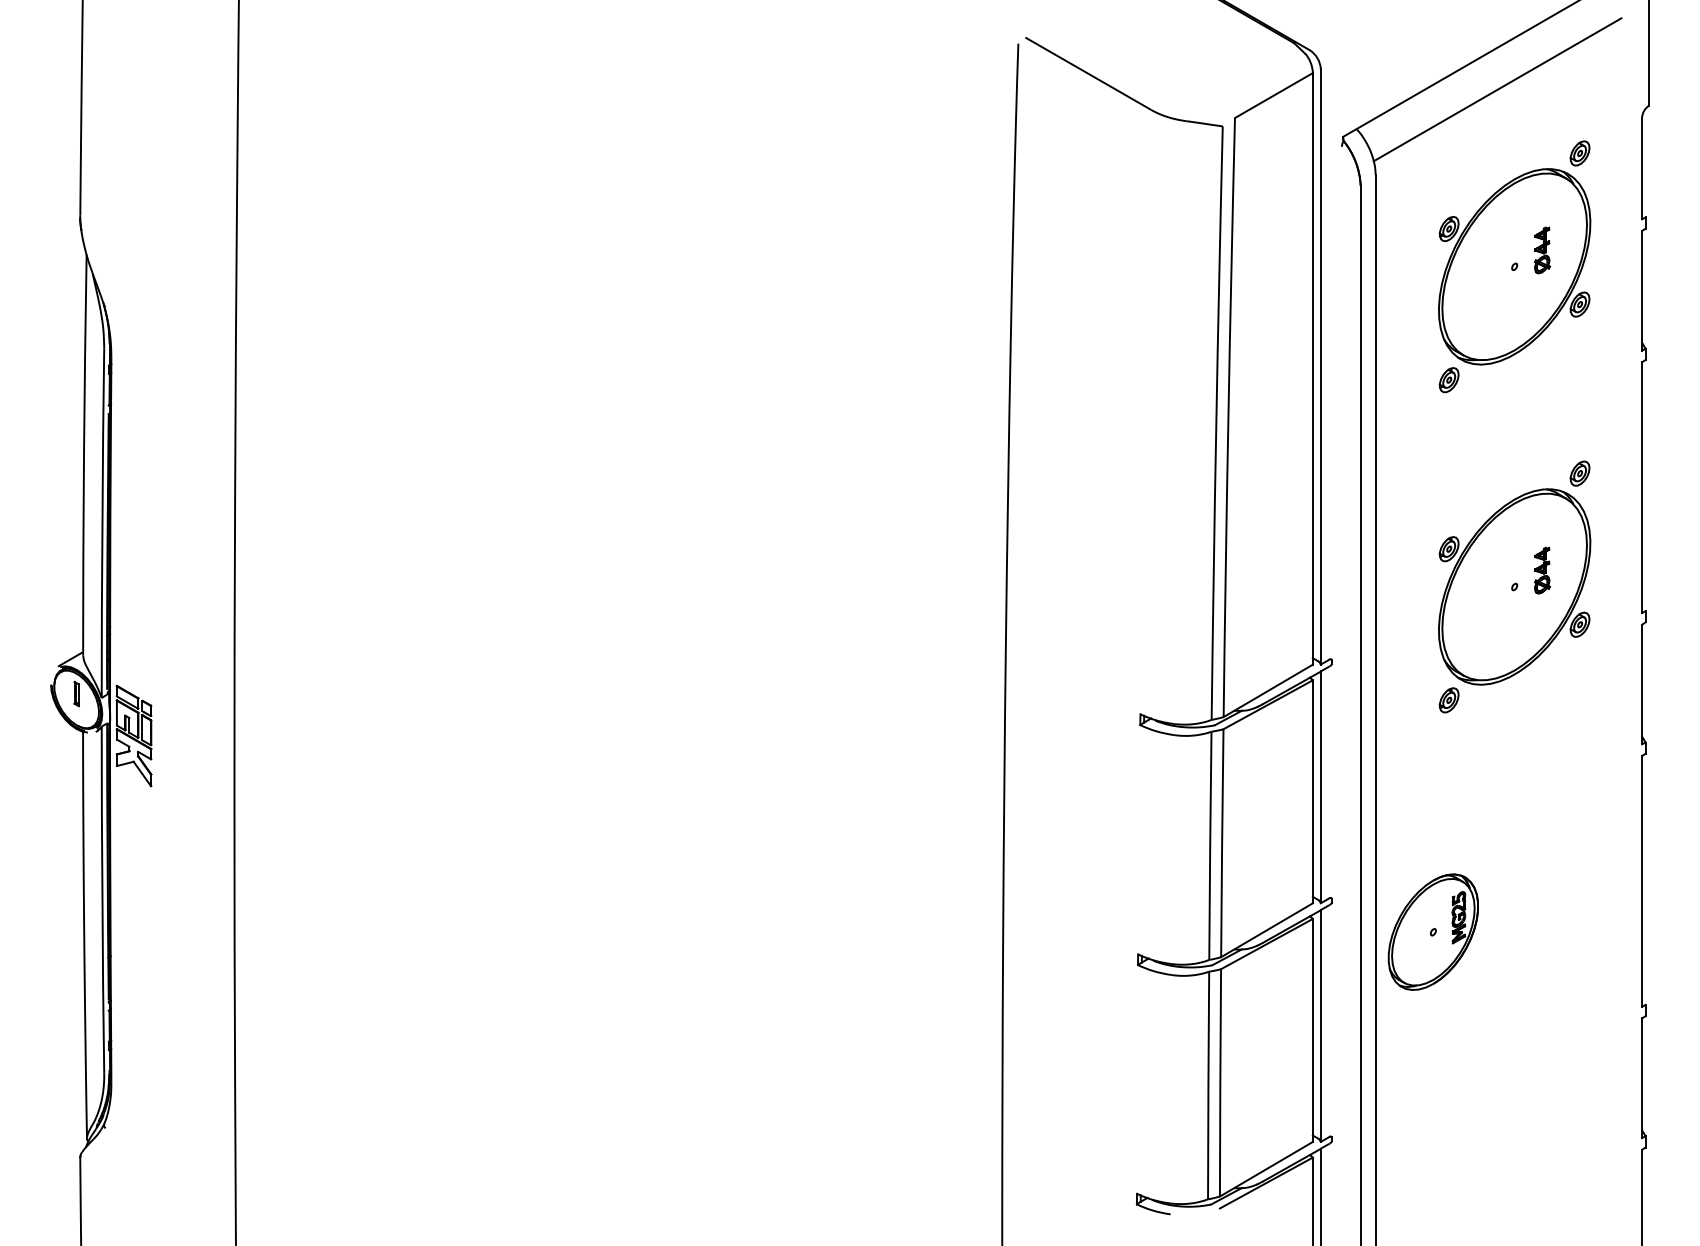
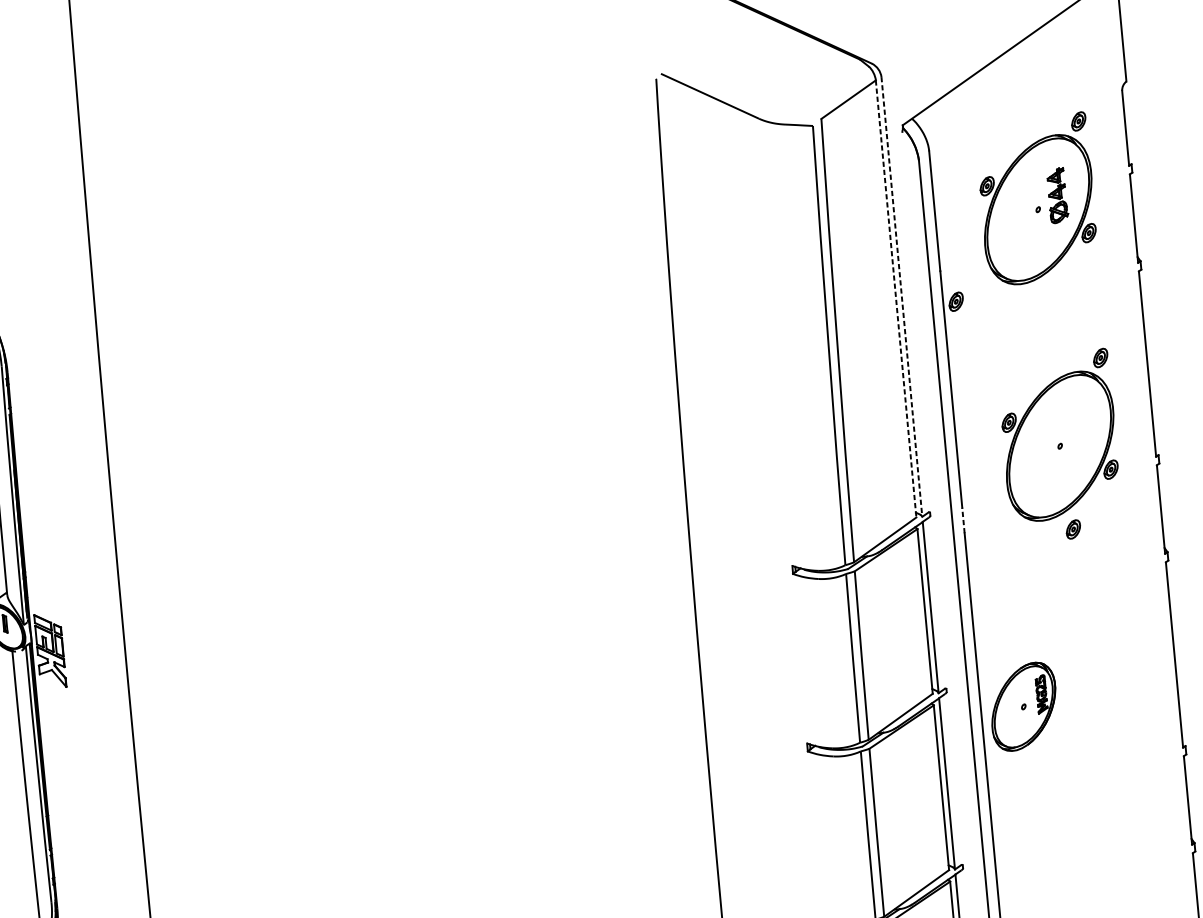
line: (1497, 89) -> (1013, 79), removed
part: (1542, 250) -> (1057, 195), size x1.6
line: (1320, 366) -> (901, 296), solid -> dashed
line: (1312, 368) -> (895, 298), solid -> dashed
part: (1448, 380) -> (955, 302), moved
part: (1542, 570) -> (1079, 432), removed
line: (1375, 674) -> (963, 520), solid -> dashed
part: (1448, 700) -> (1073, 529), moved

